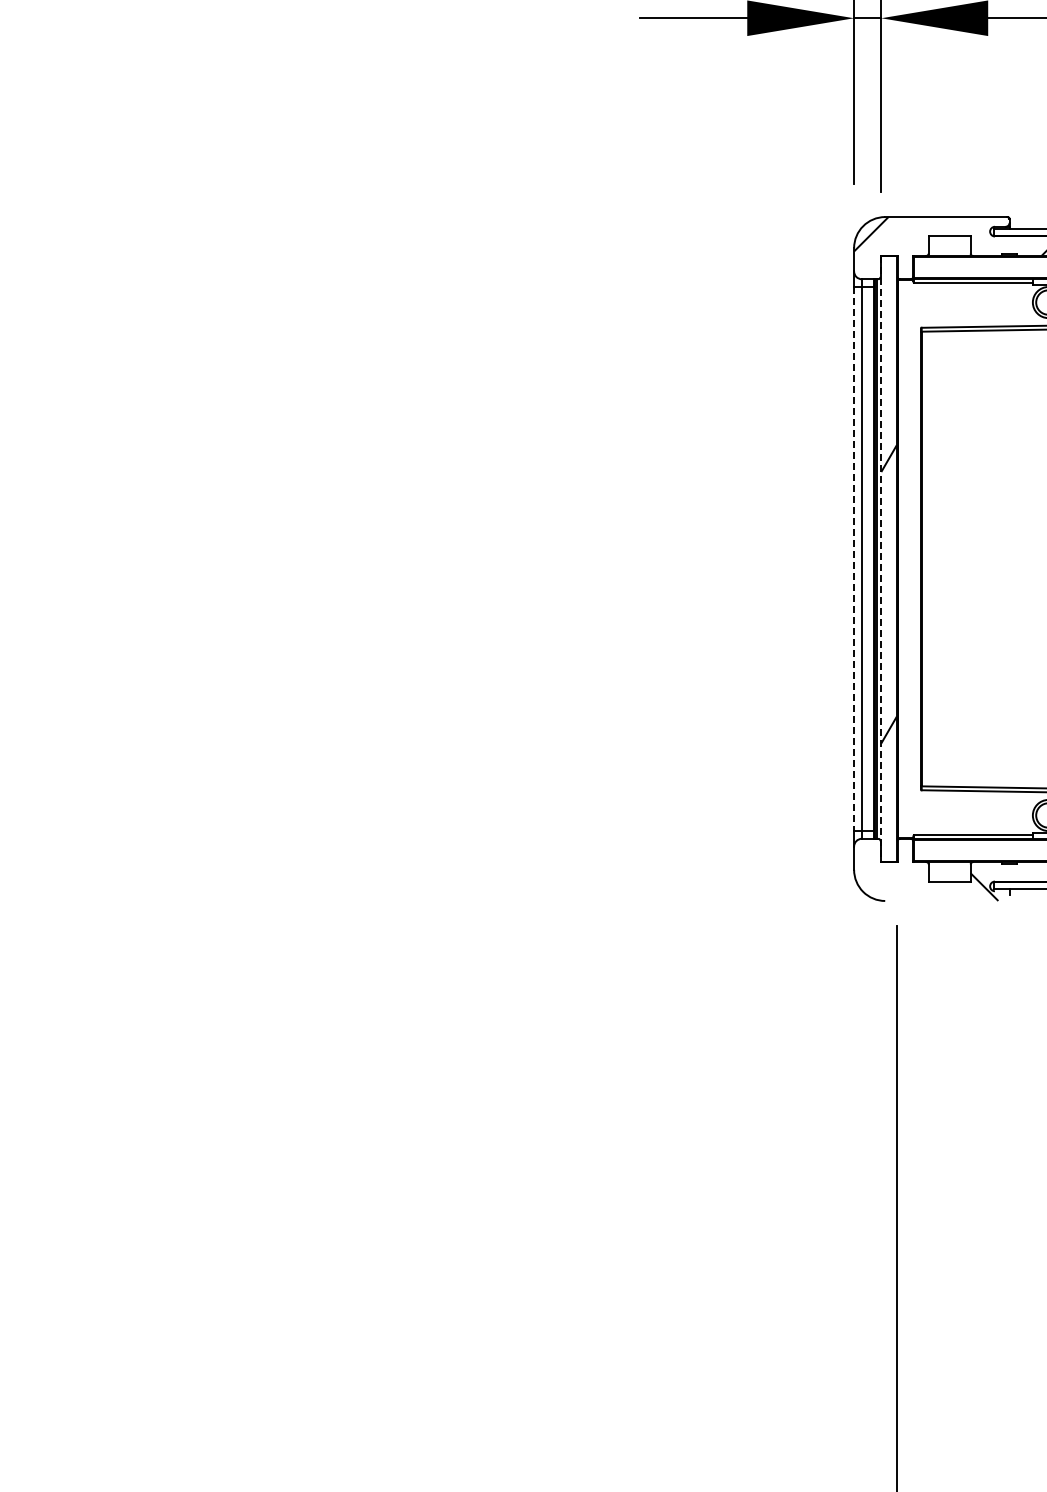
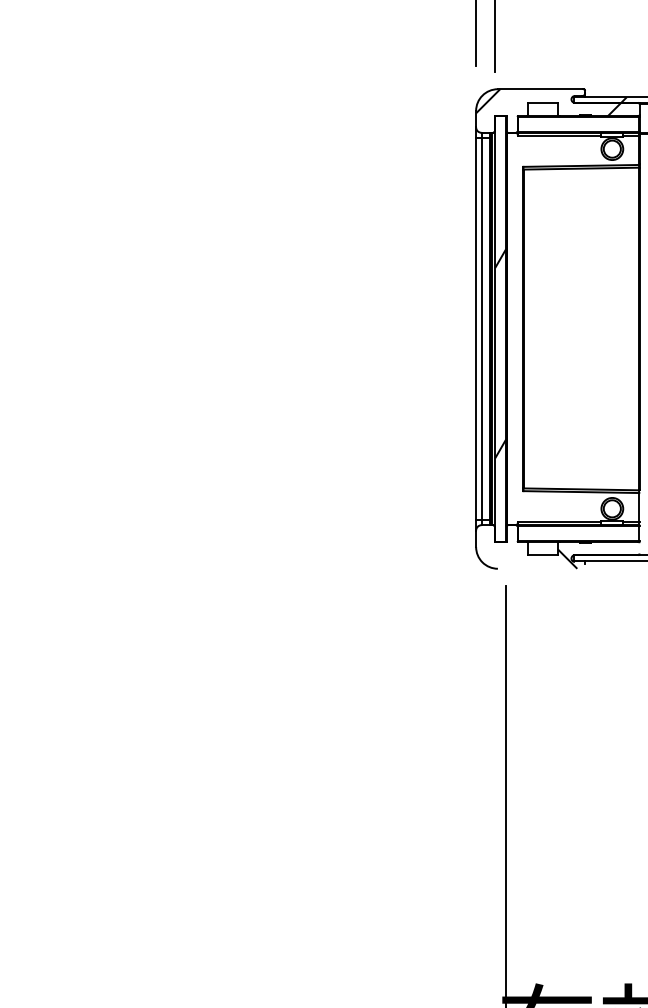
line: (854, 559) -> (476, 329), dashed -> solid
line: (881, 559) -> (495, 329), dashed -> solid

